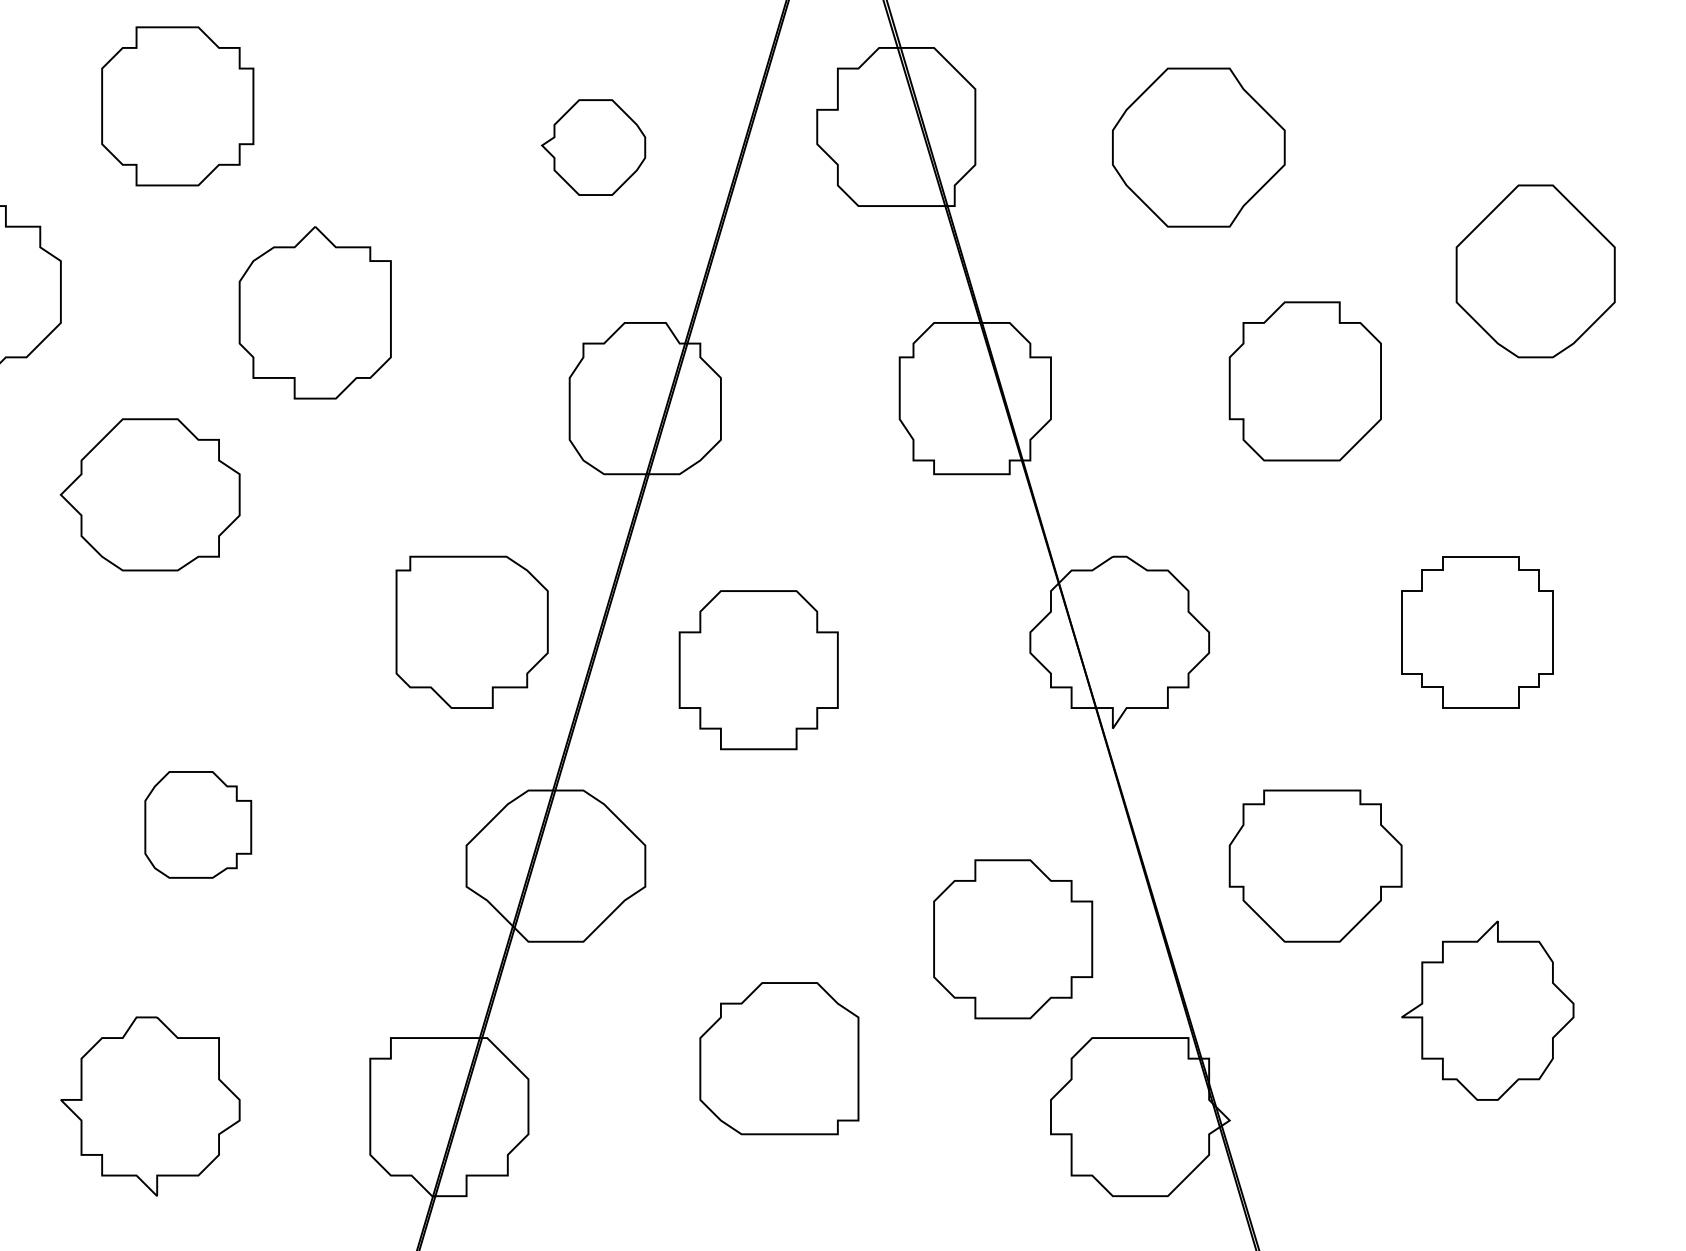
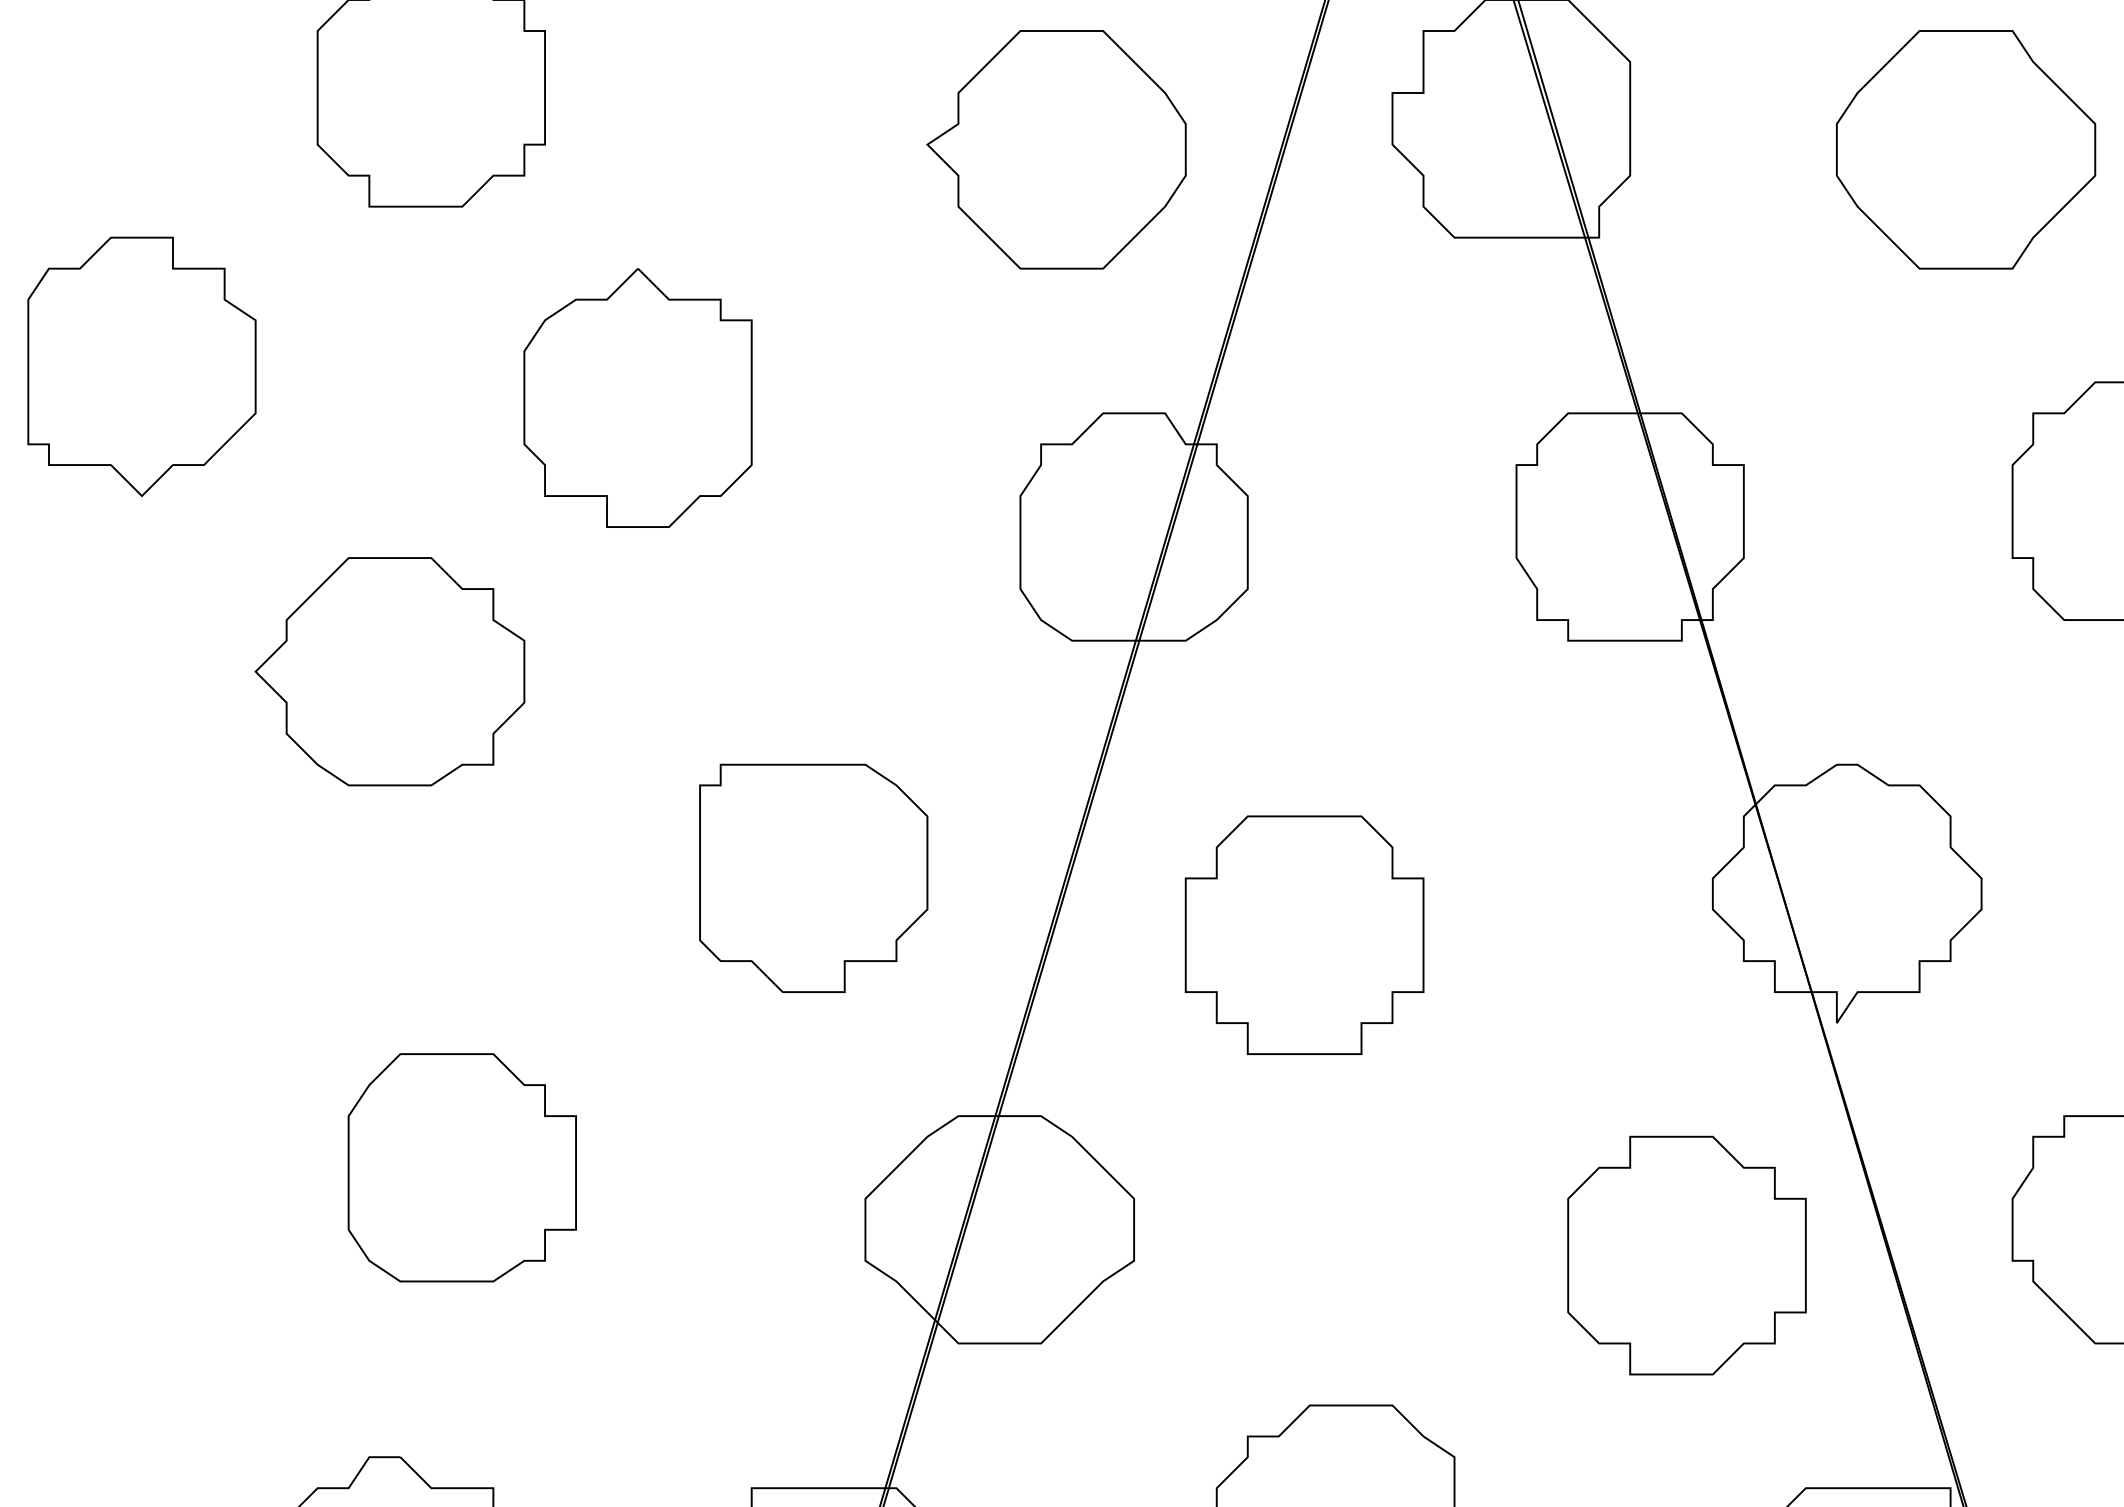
part: (593, 147) -> (1056, 149), size x1.67
part: (471, 631) -> (812, 877), moved
part: (197, 824) -> (460, 1167), size x1.43
part: (1013, 939) -> (1687, 1255), moved

